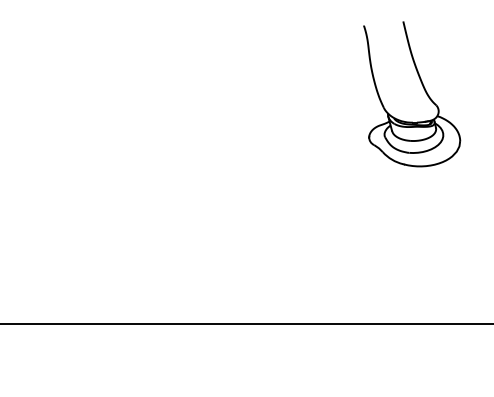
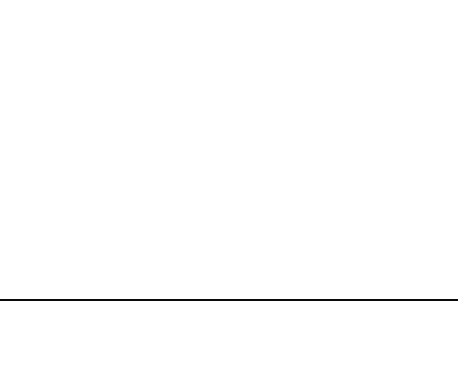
part: (423, 88) -> (392, 82), removed

